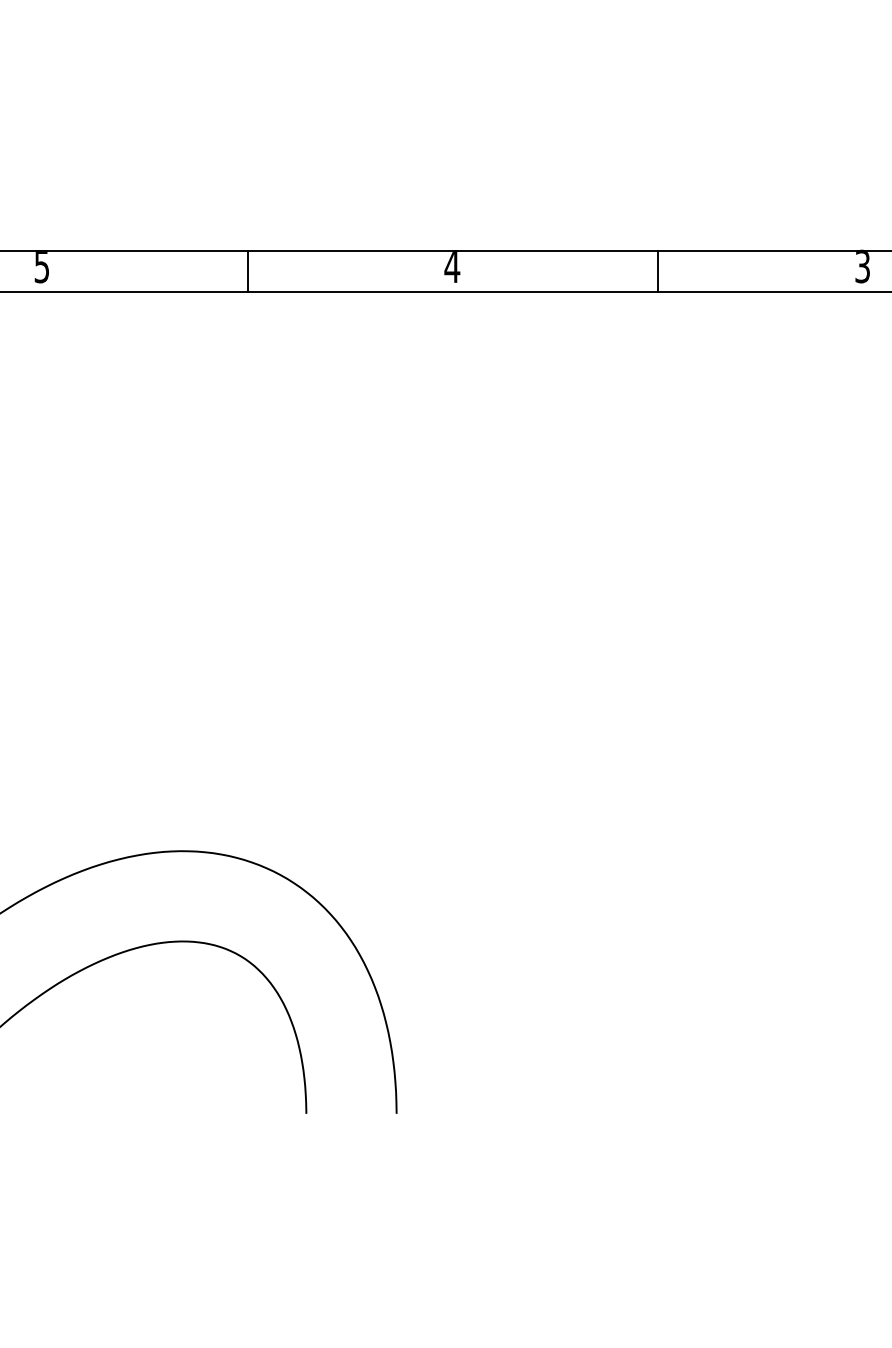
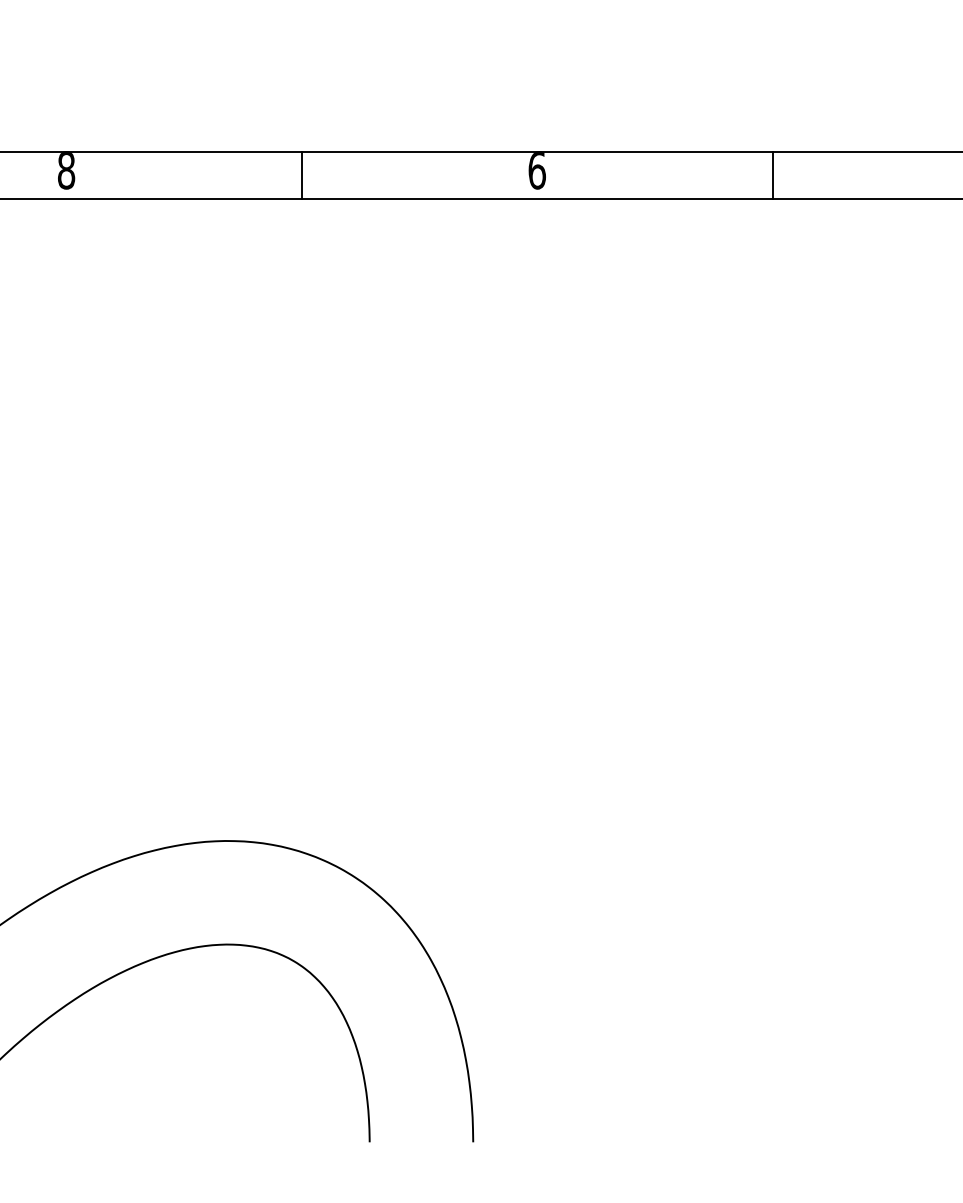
text: (41, 266) -> (65, 170), 5 -> 8
text: (452, 266) -> (537, 170), 4 -> 6

